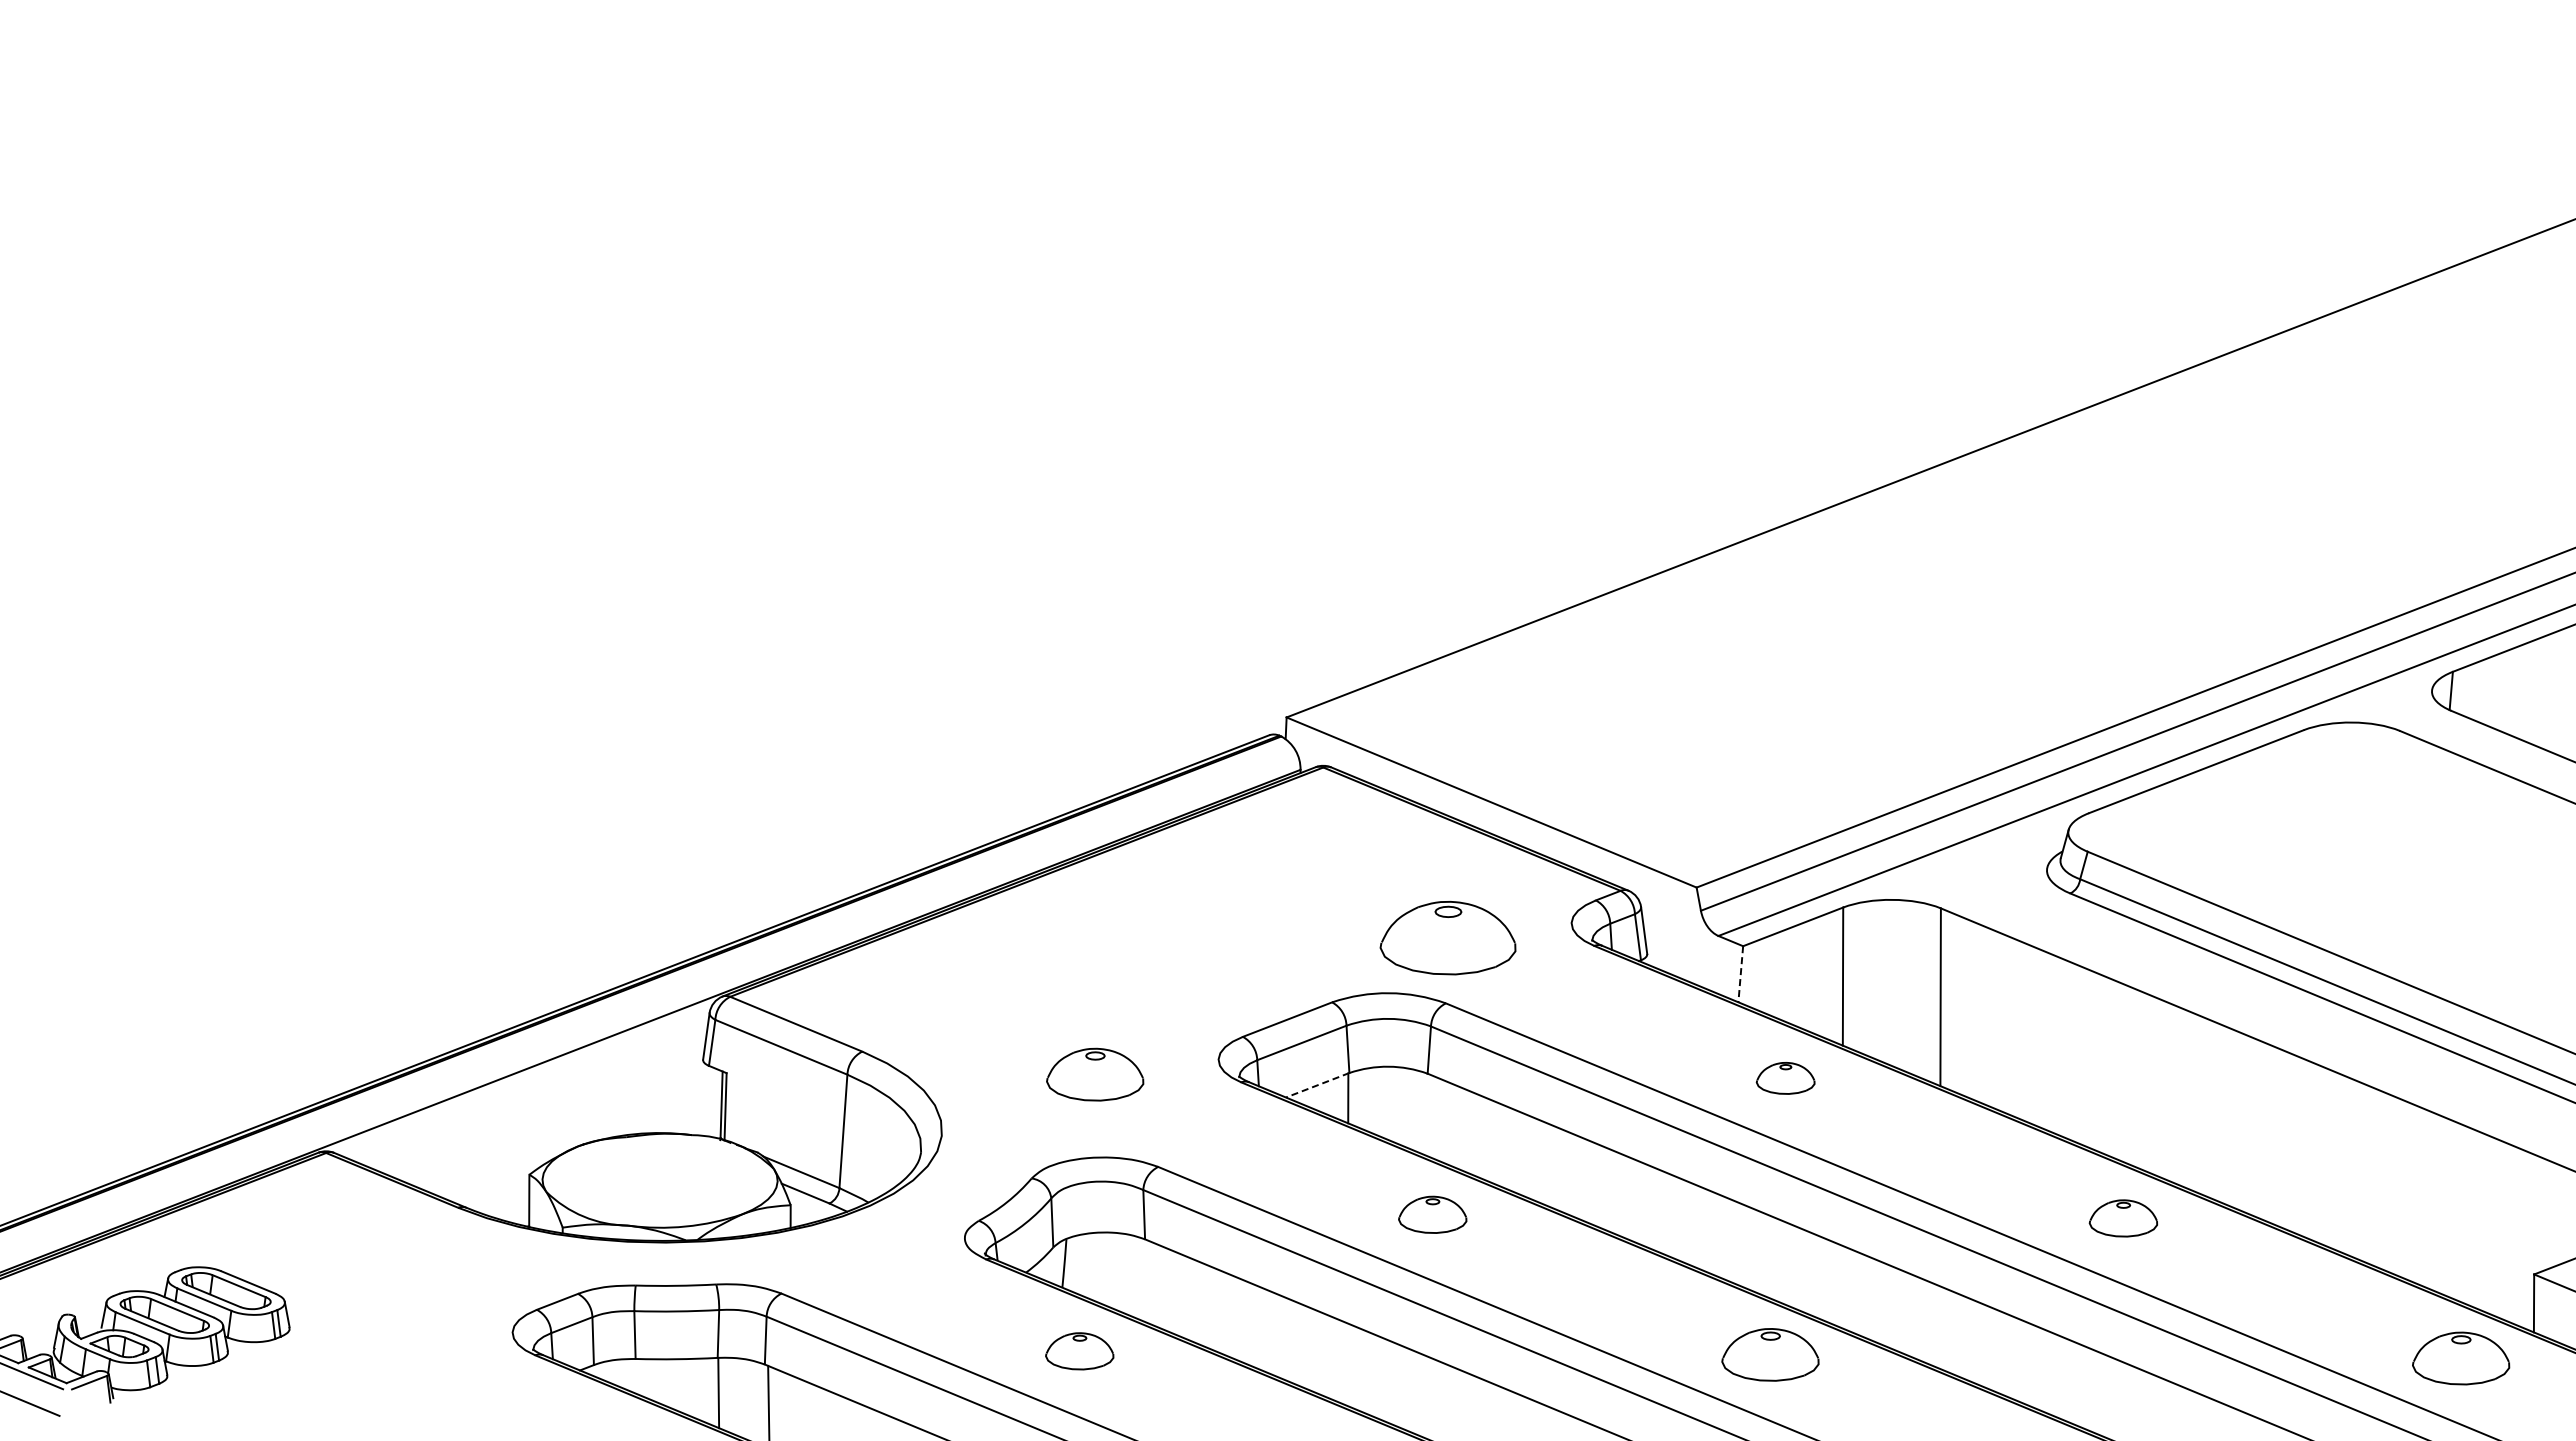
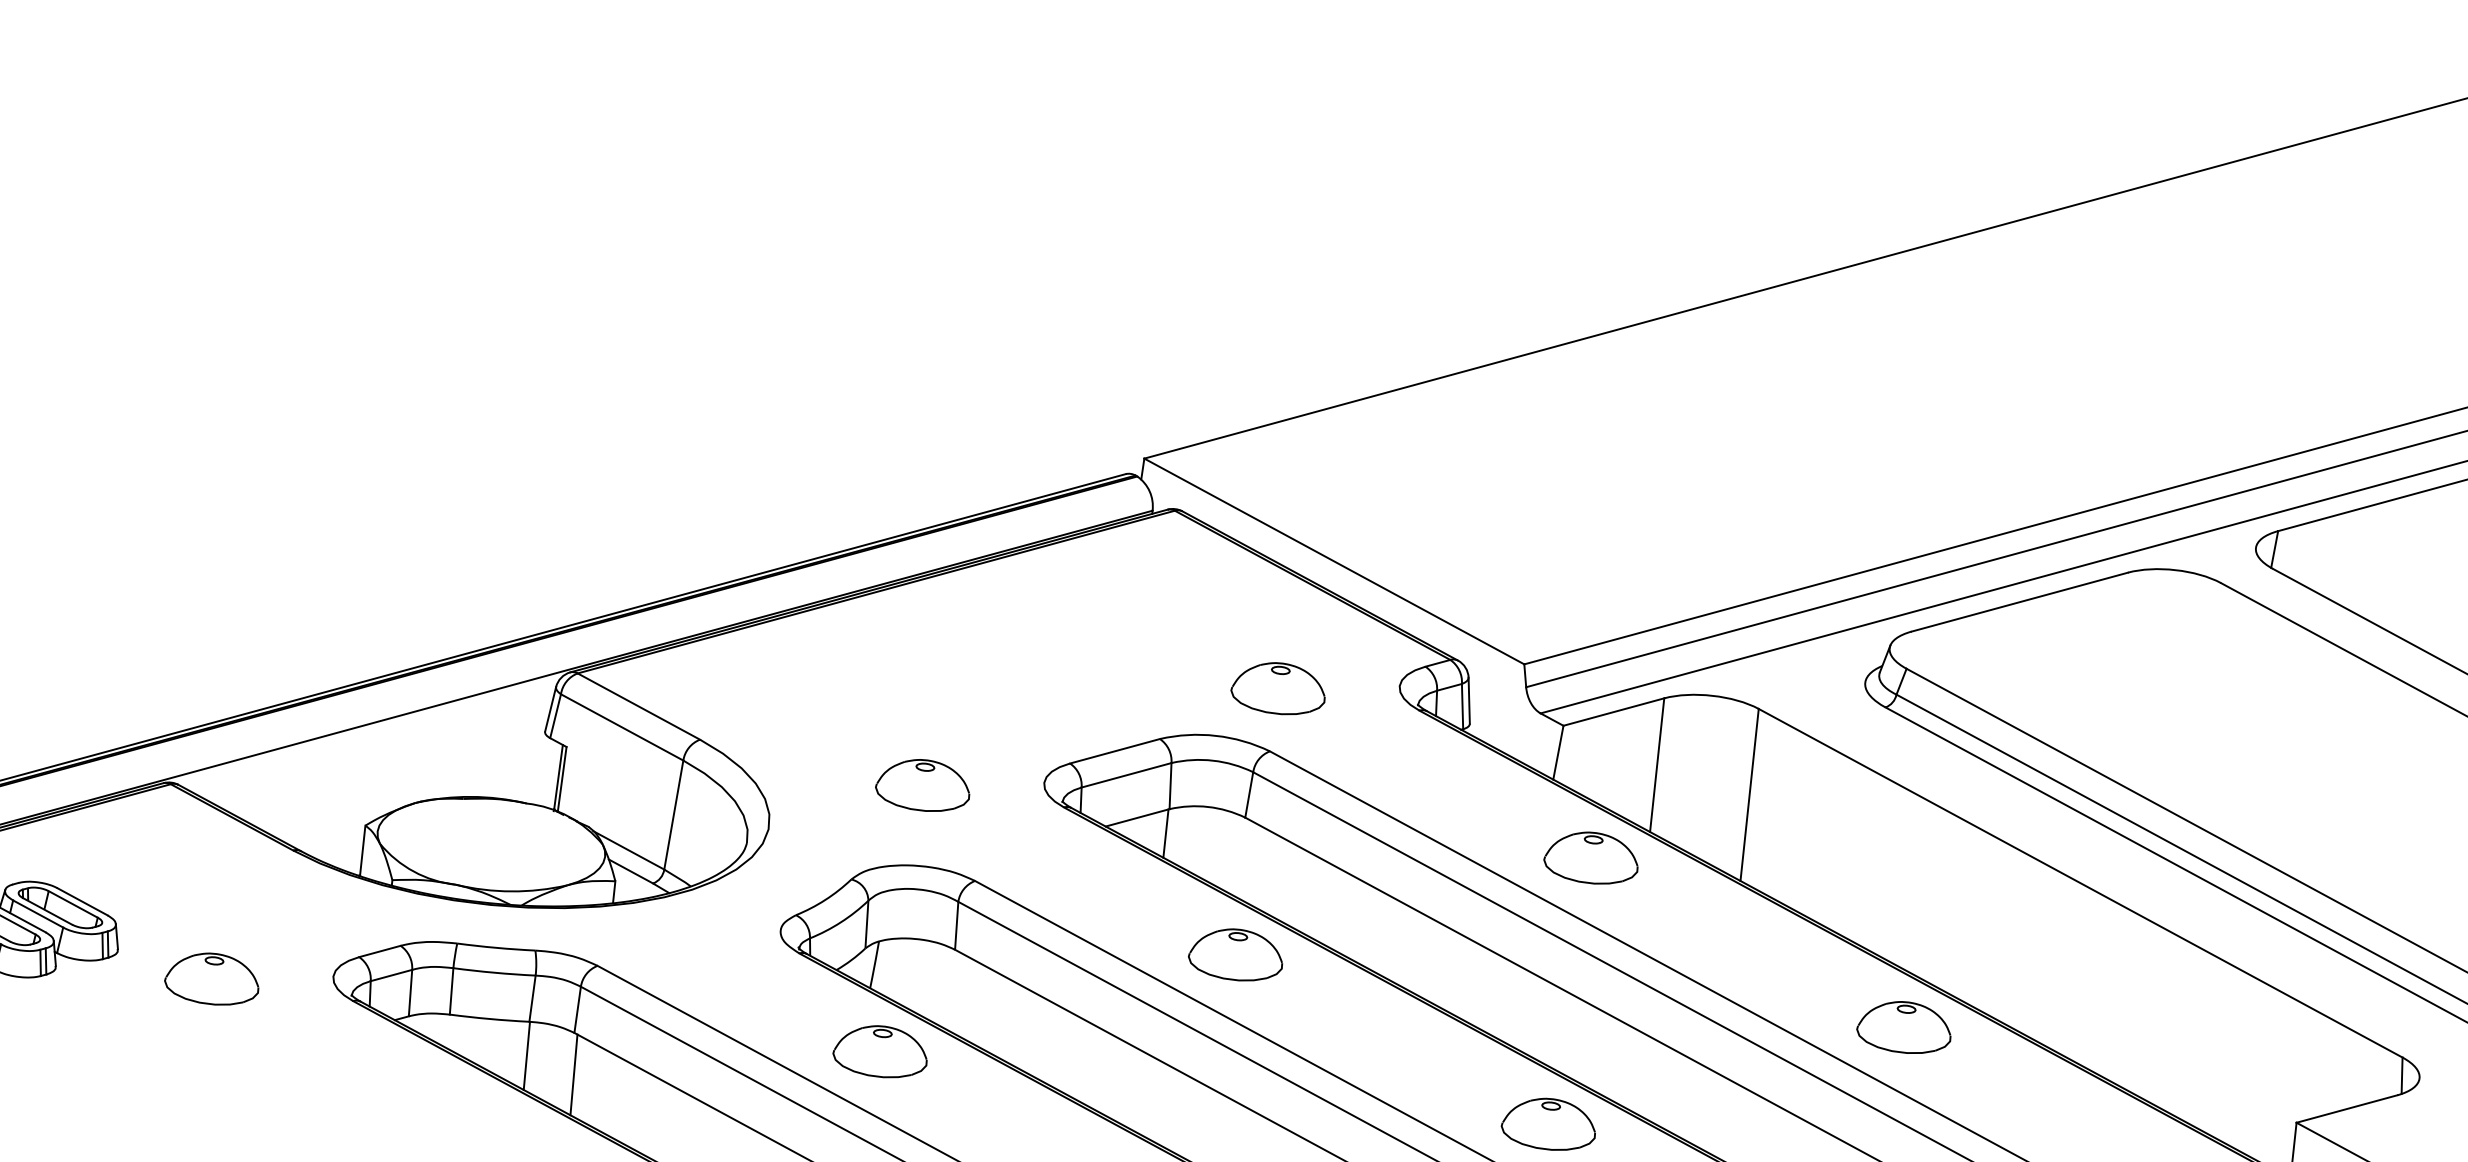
part: (1448, 938) -> (1278, 688), size x0.71
line: (1740, 974) -> (1558, 752), dashed -> solid
part: (1785, 1078) -> (1591, 858), size x1.67
line: (1317, 1085) -> (1137, 818), dashed -> solid
part: (1432, 1214) -> (1235, 954), size x1.43
part: (2123, 1218) -> (1904, 1027), size x1.43
part: (389, 1347) -> (212, 978), added
part: (1079, 1351) -> (880, 1051), size x1.43

